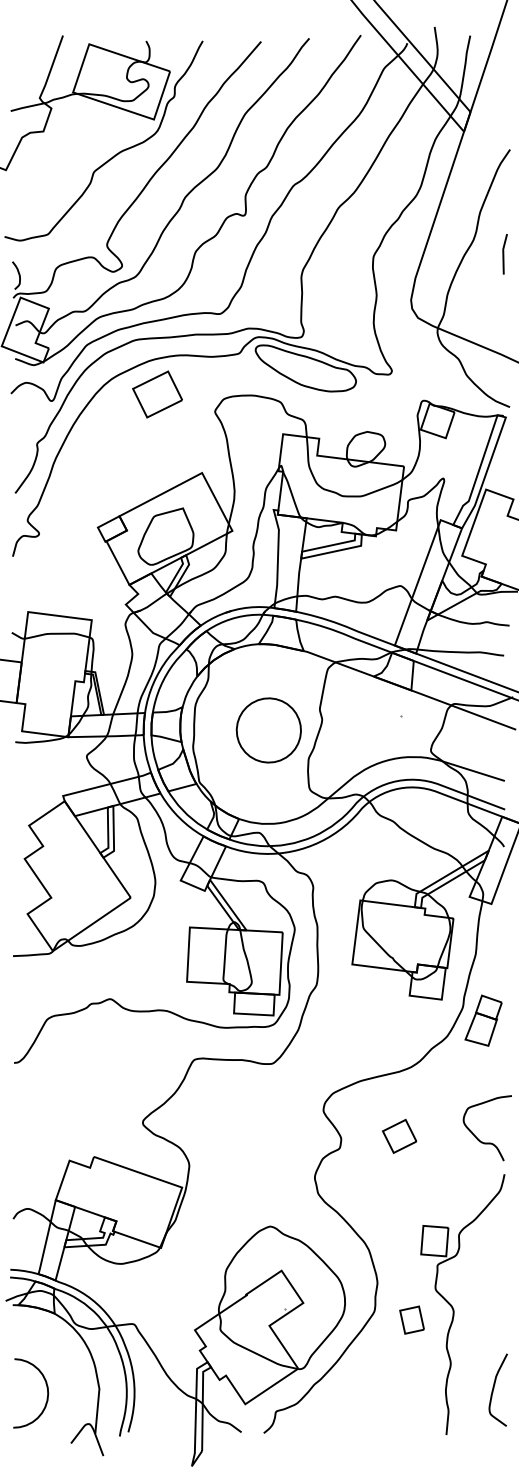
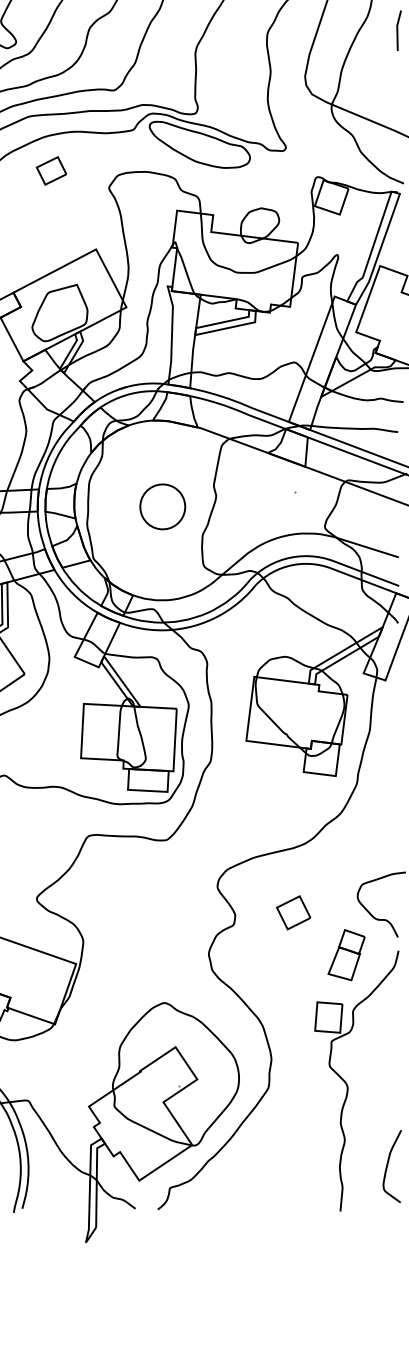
part: (157, 394) -> (51, 170), size x0.6
part: (268, 730) -> (162, 506), size x0.7
part: (483, 1020) -> (346, 954), moved
part: (411, 1319) -> (305, 1095), removed

